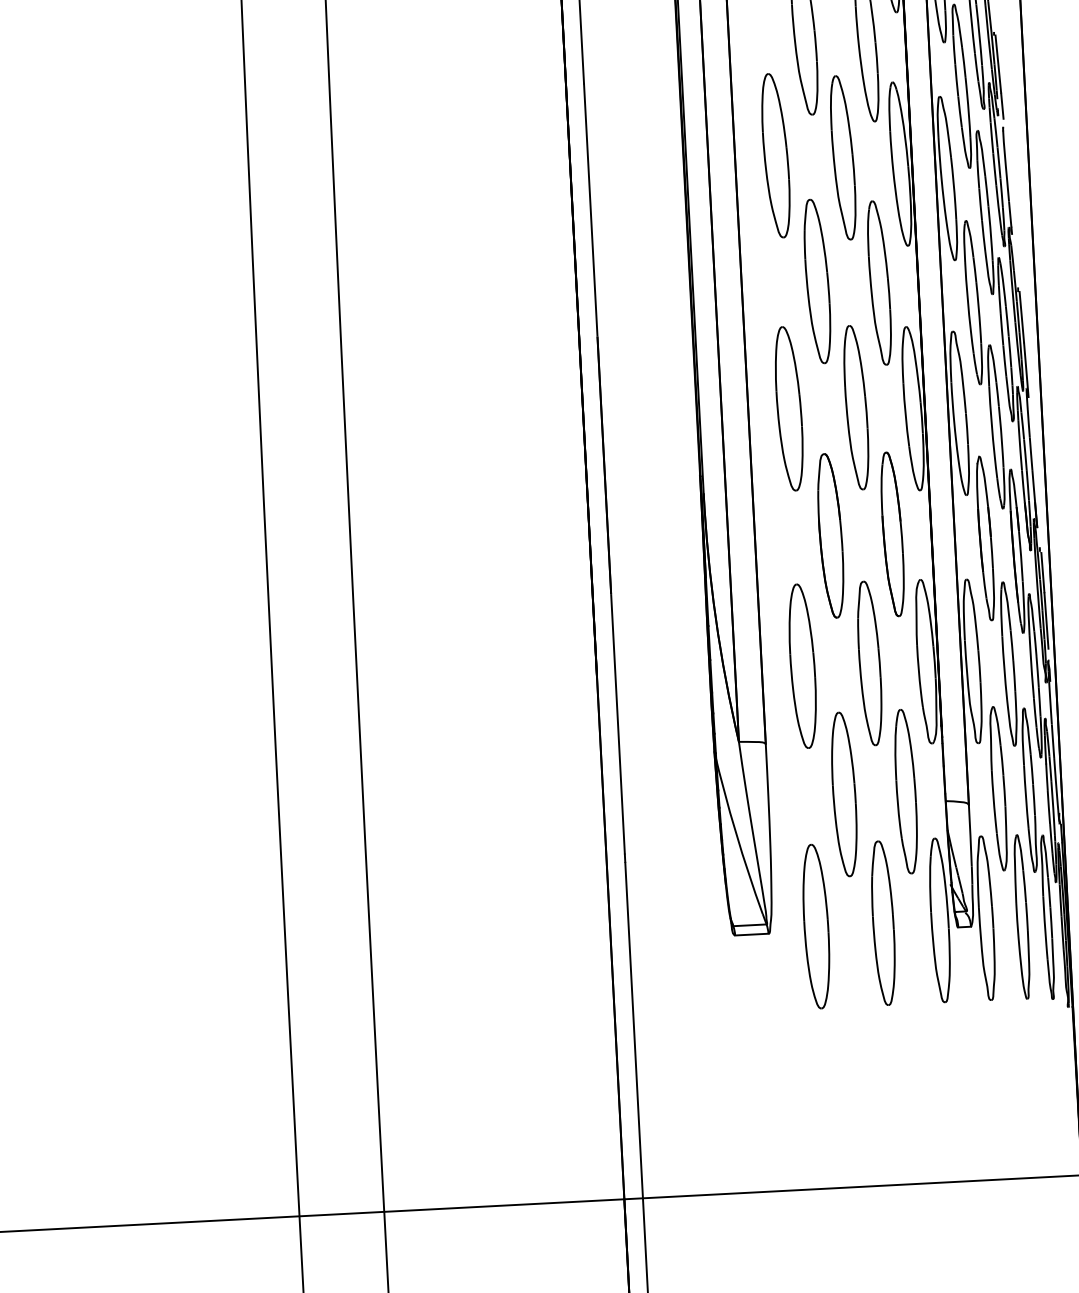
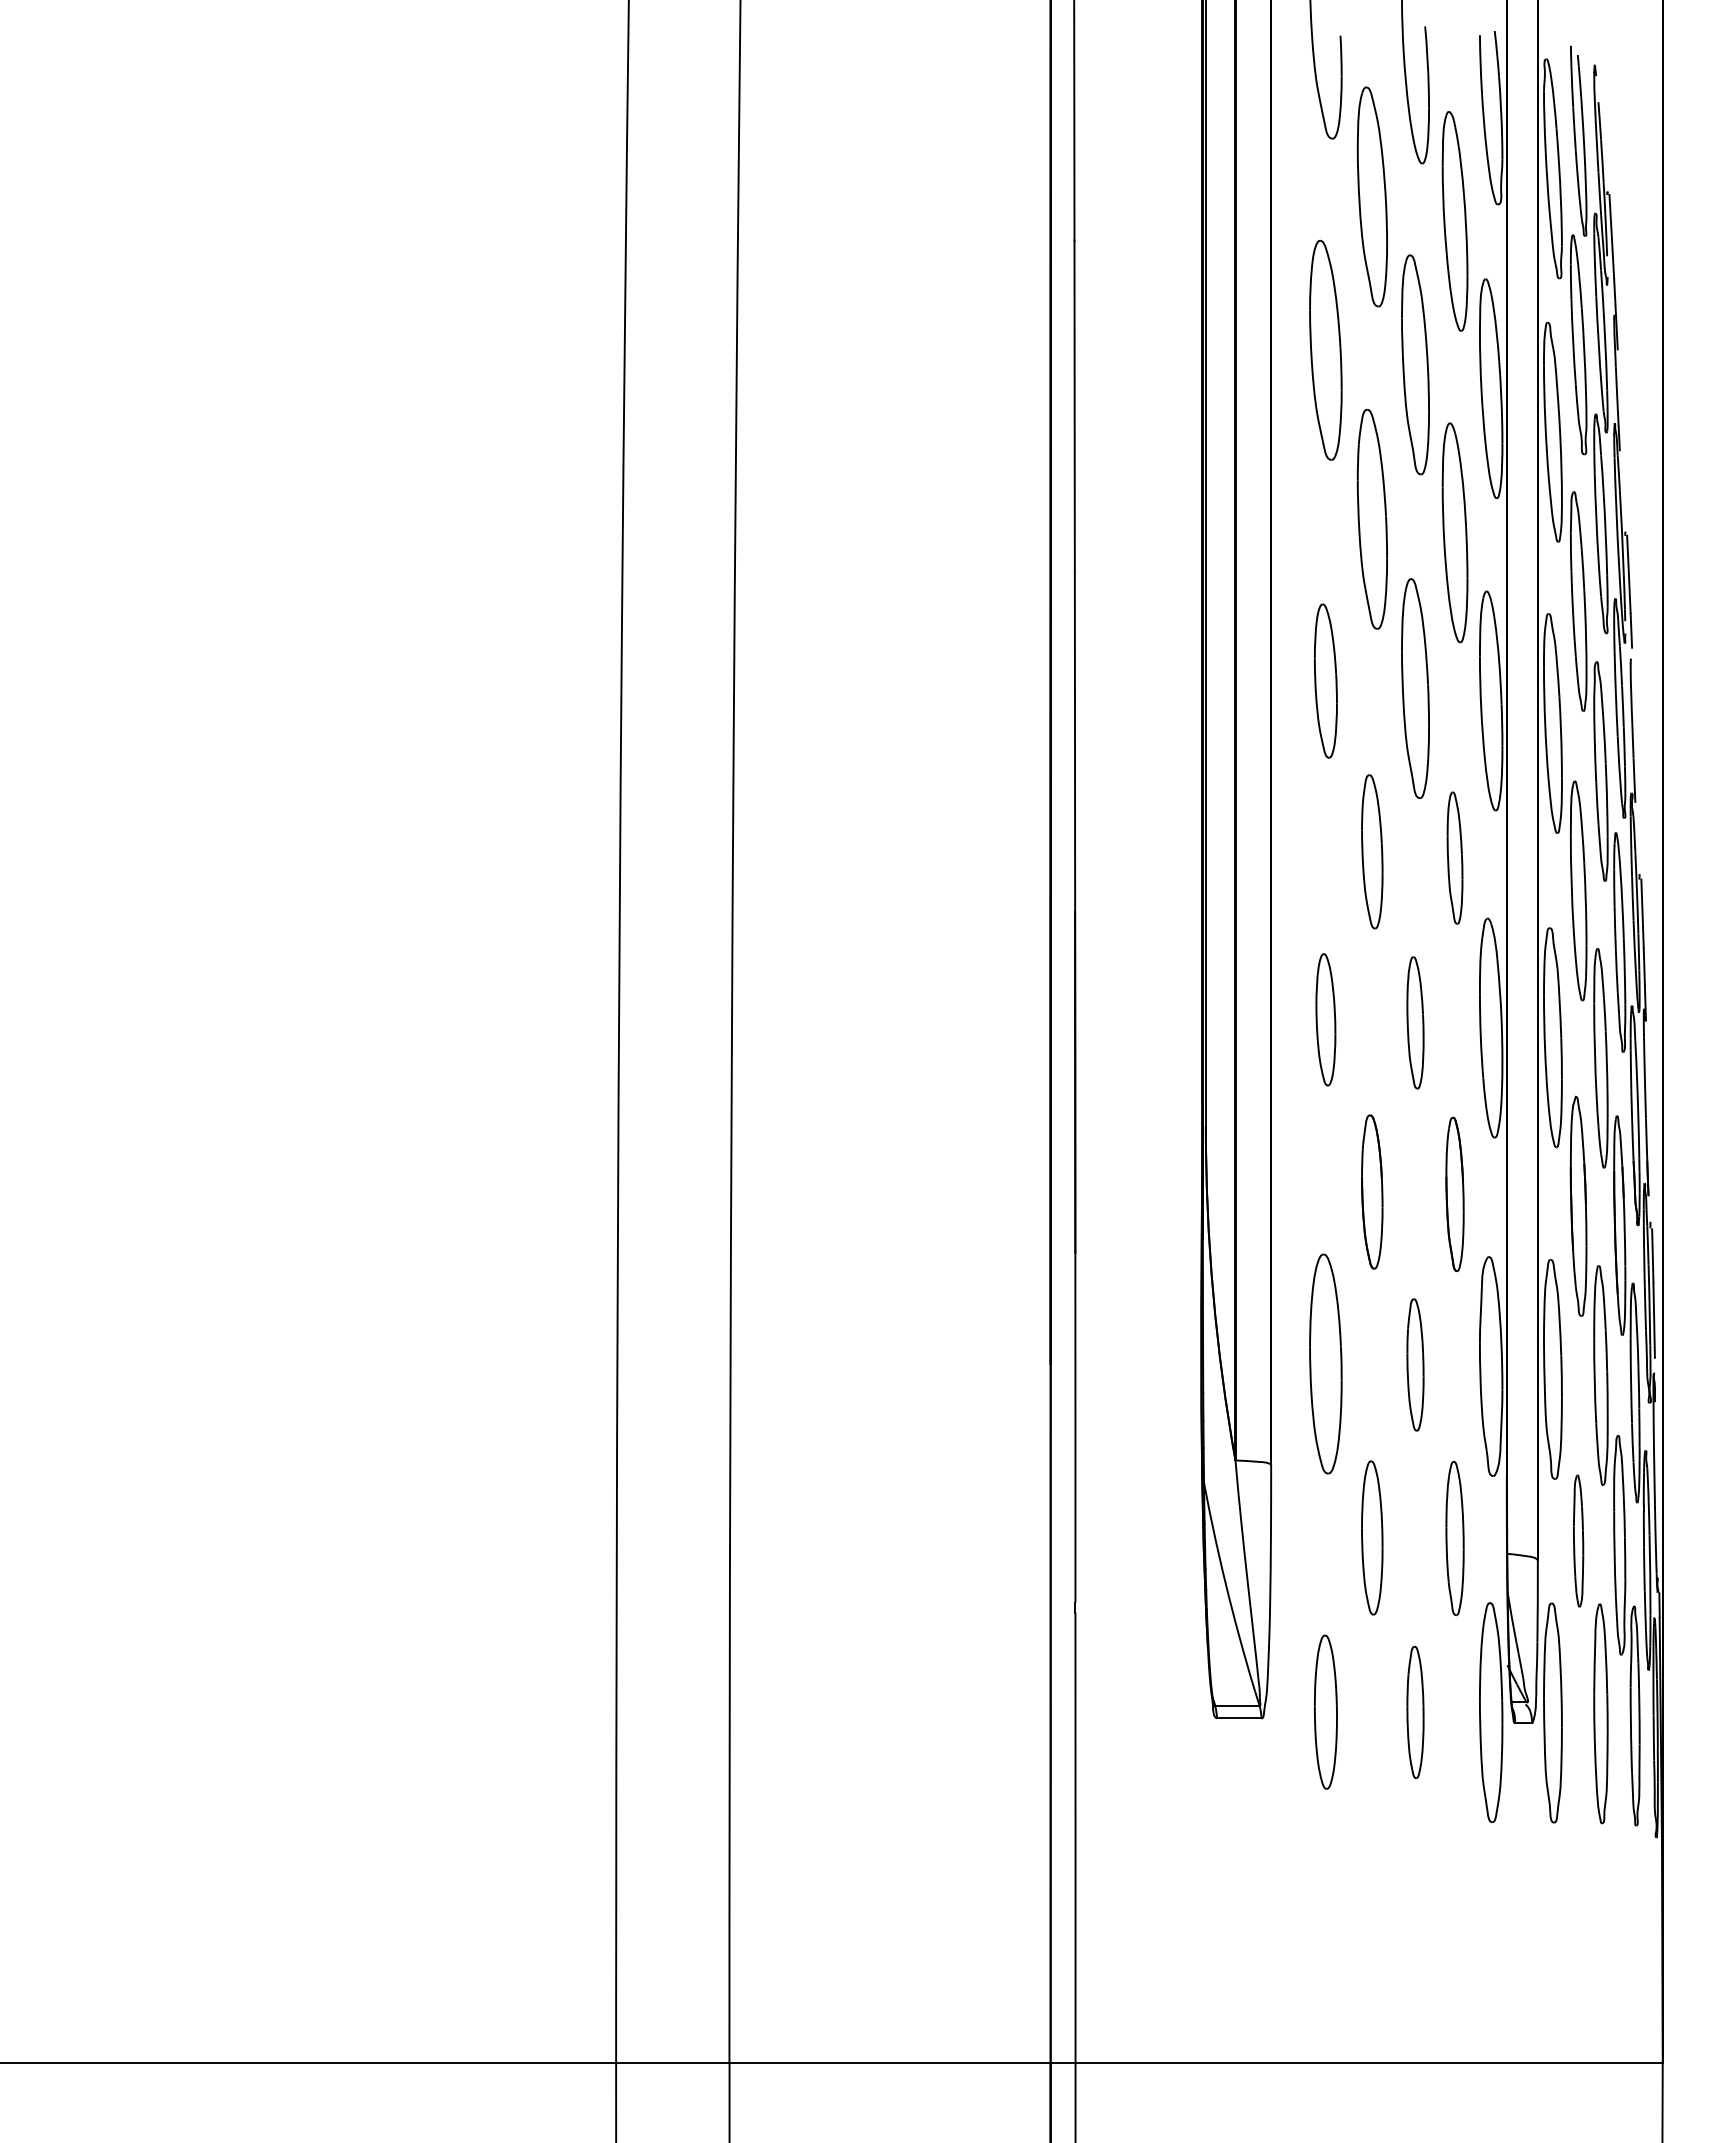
part: (775, 155) -> (1325, 680), size x0.7
part: (816, 281) -> (1371, 851), size x0.7
part: (879, 282) -> (1454, 857), size x0.6
part: (856, 407) -> (1415, 1022), size x0.6
part: (788, 408) -> (1325, 1019), size x0.6
part: (892, 534) -> (1454, 1194), size x0.7
part: (830, 535) -> (1371, 1191), size x0.7
part: (869, 663) -> (1415, 1364), size x0.6
part: (998, 788) -> (1578, 1540), size x0.6
part: (905, 791) -> (1454, 1538), size x0.7
part: (843, 794) -> (1371, 1537), size x0.7
part: (883, 923) -> (1415, 1712), size x0.6
part: (816, 926) -> (1325, 1711), size x0.7

